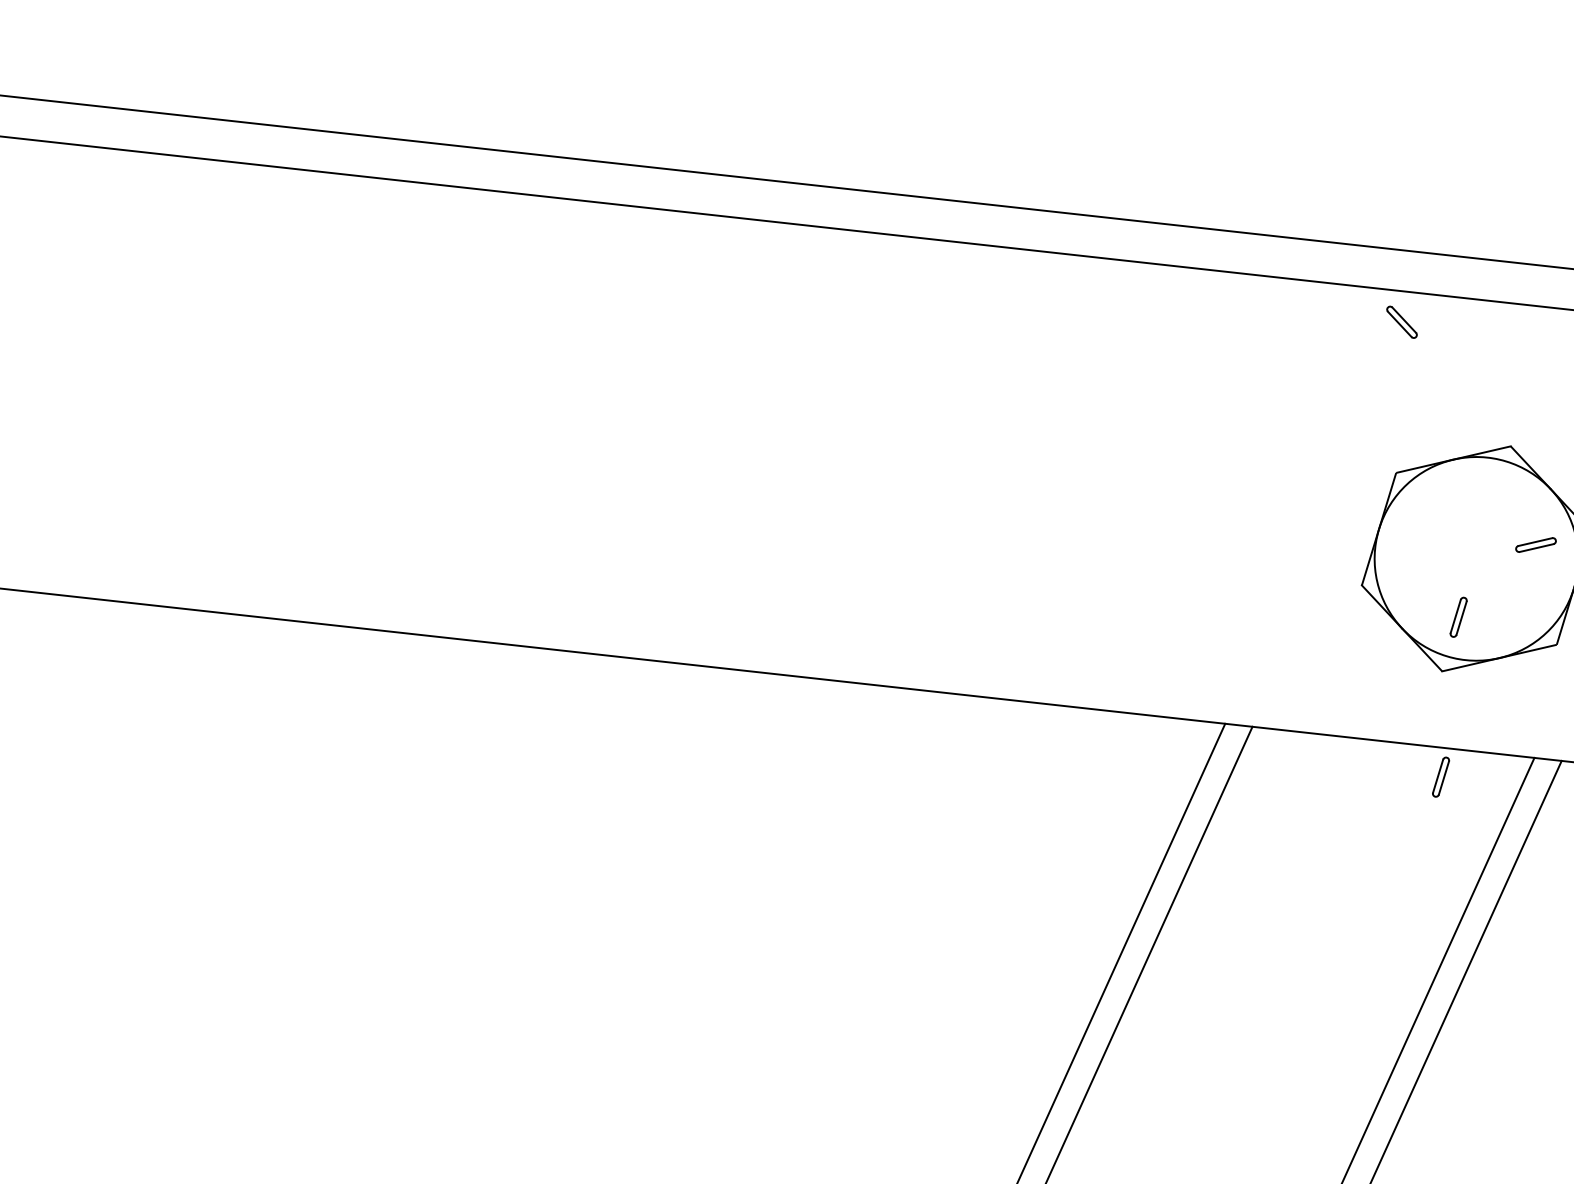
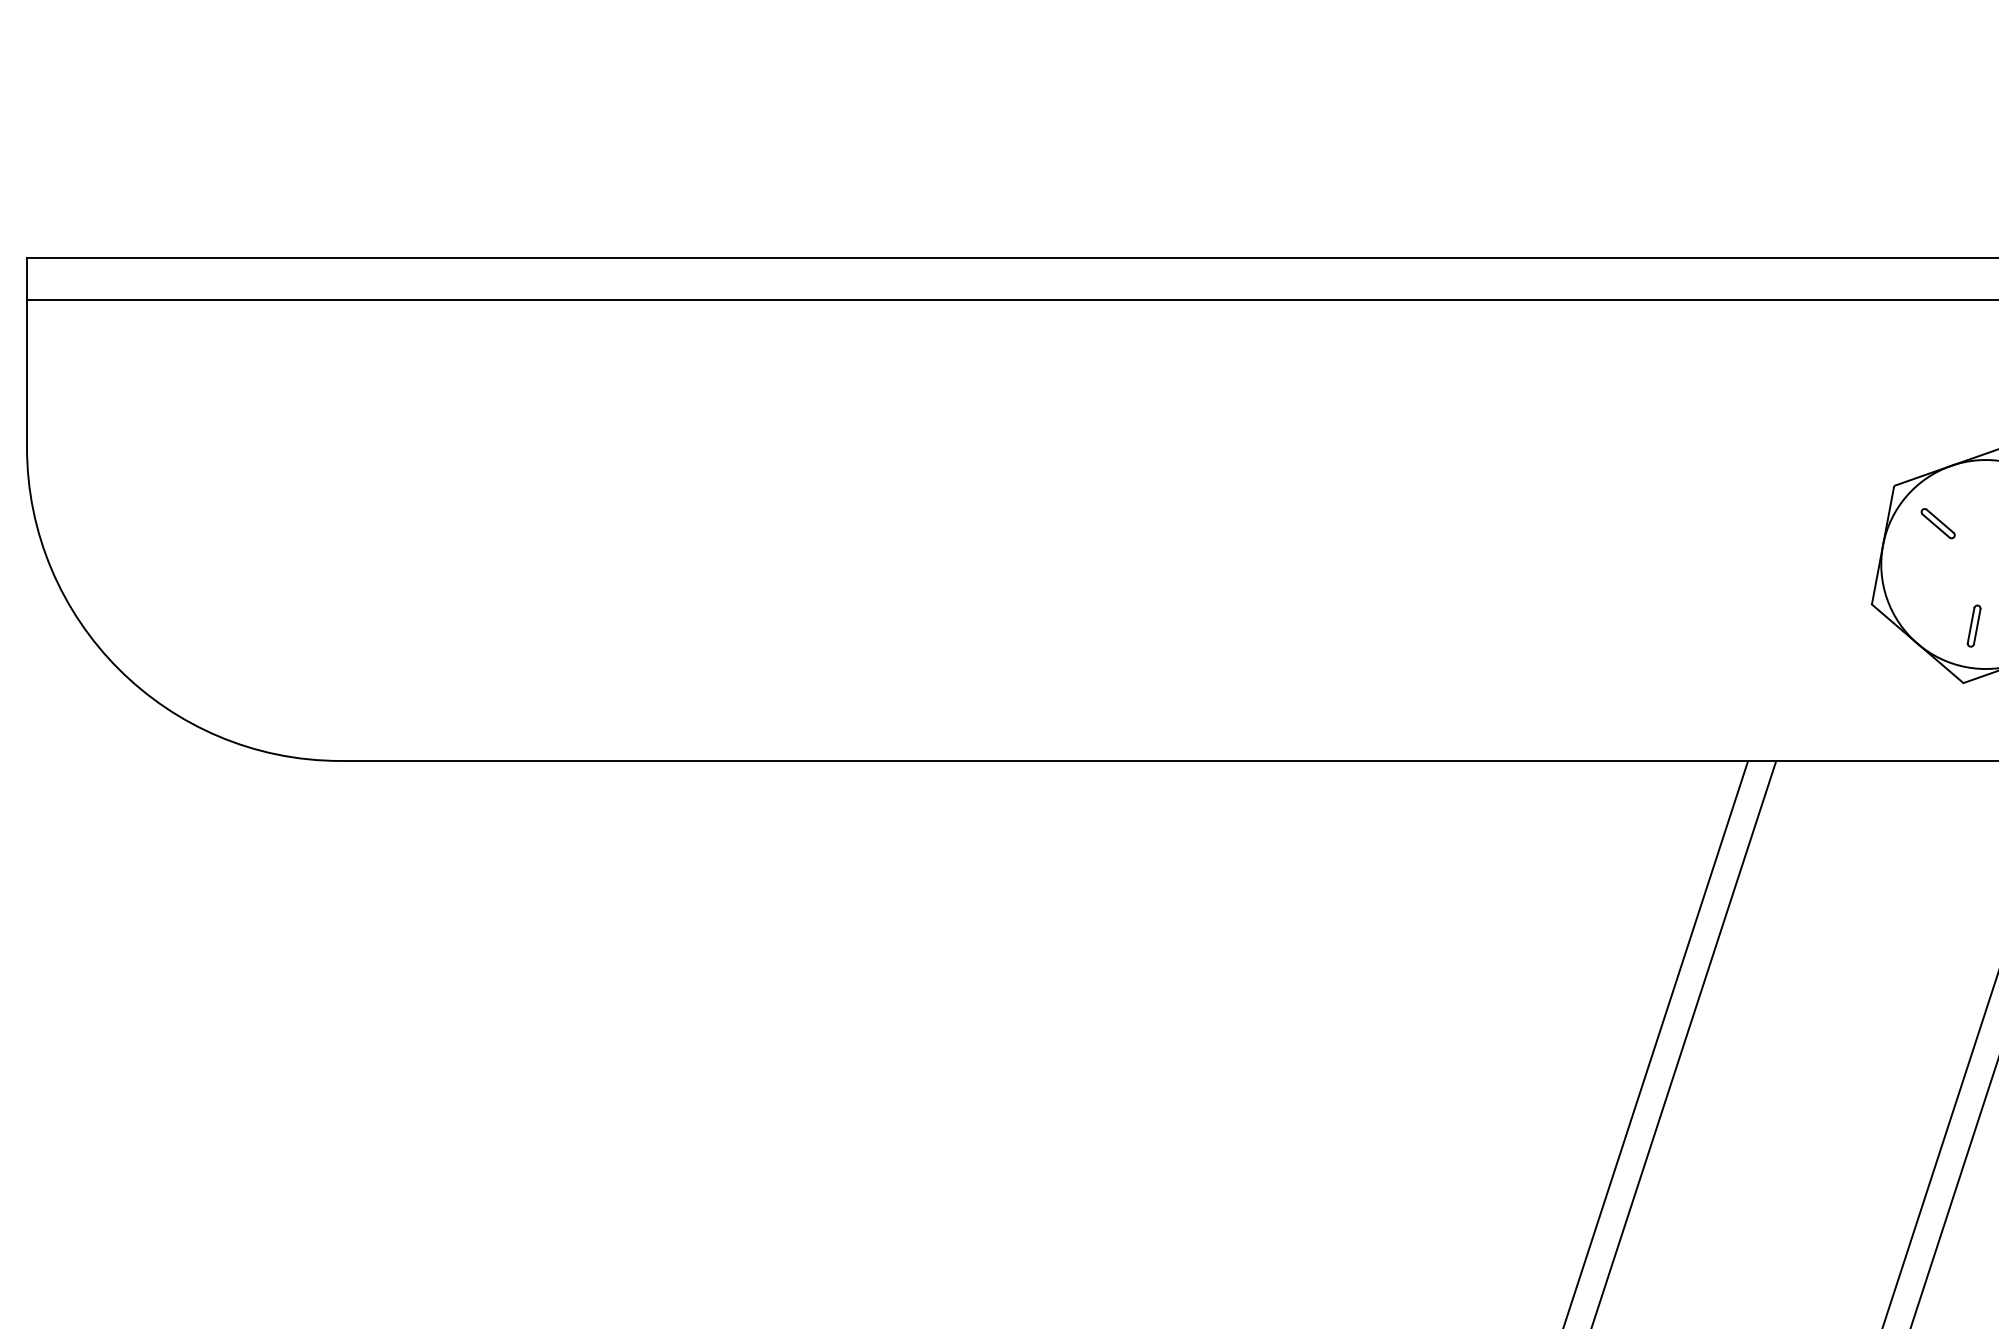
part: (1401, 322) -> (1937, 523), moved
part: (1440, 776) -> (1973, 790), removed

